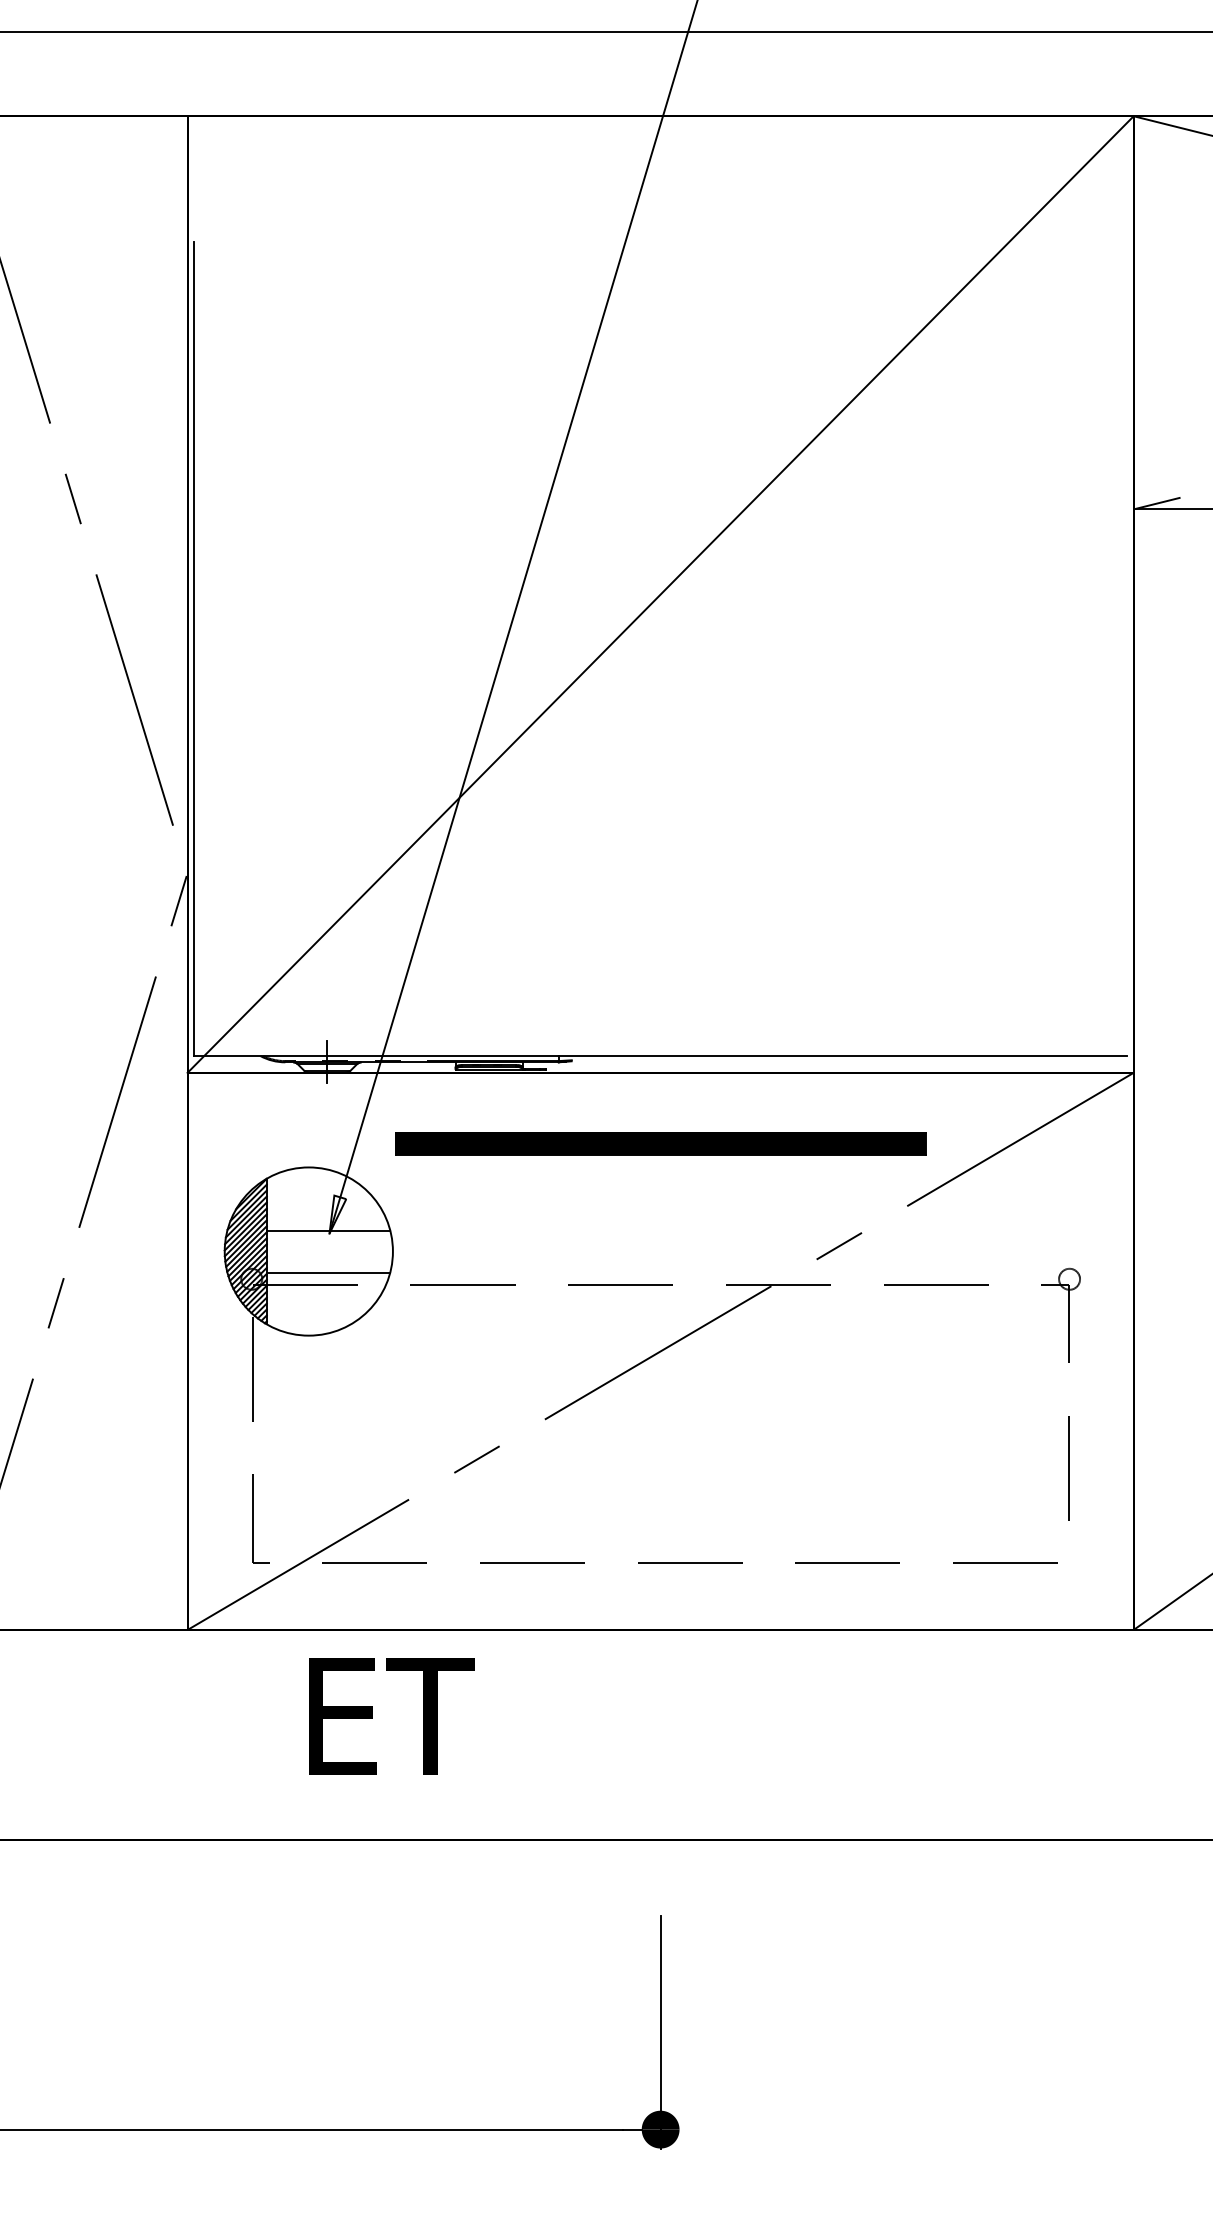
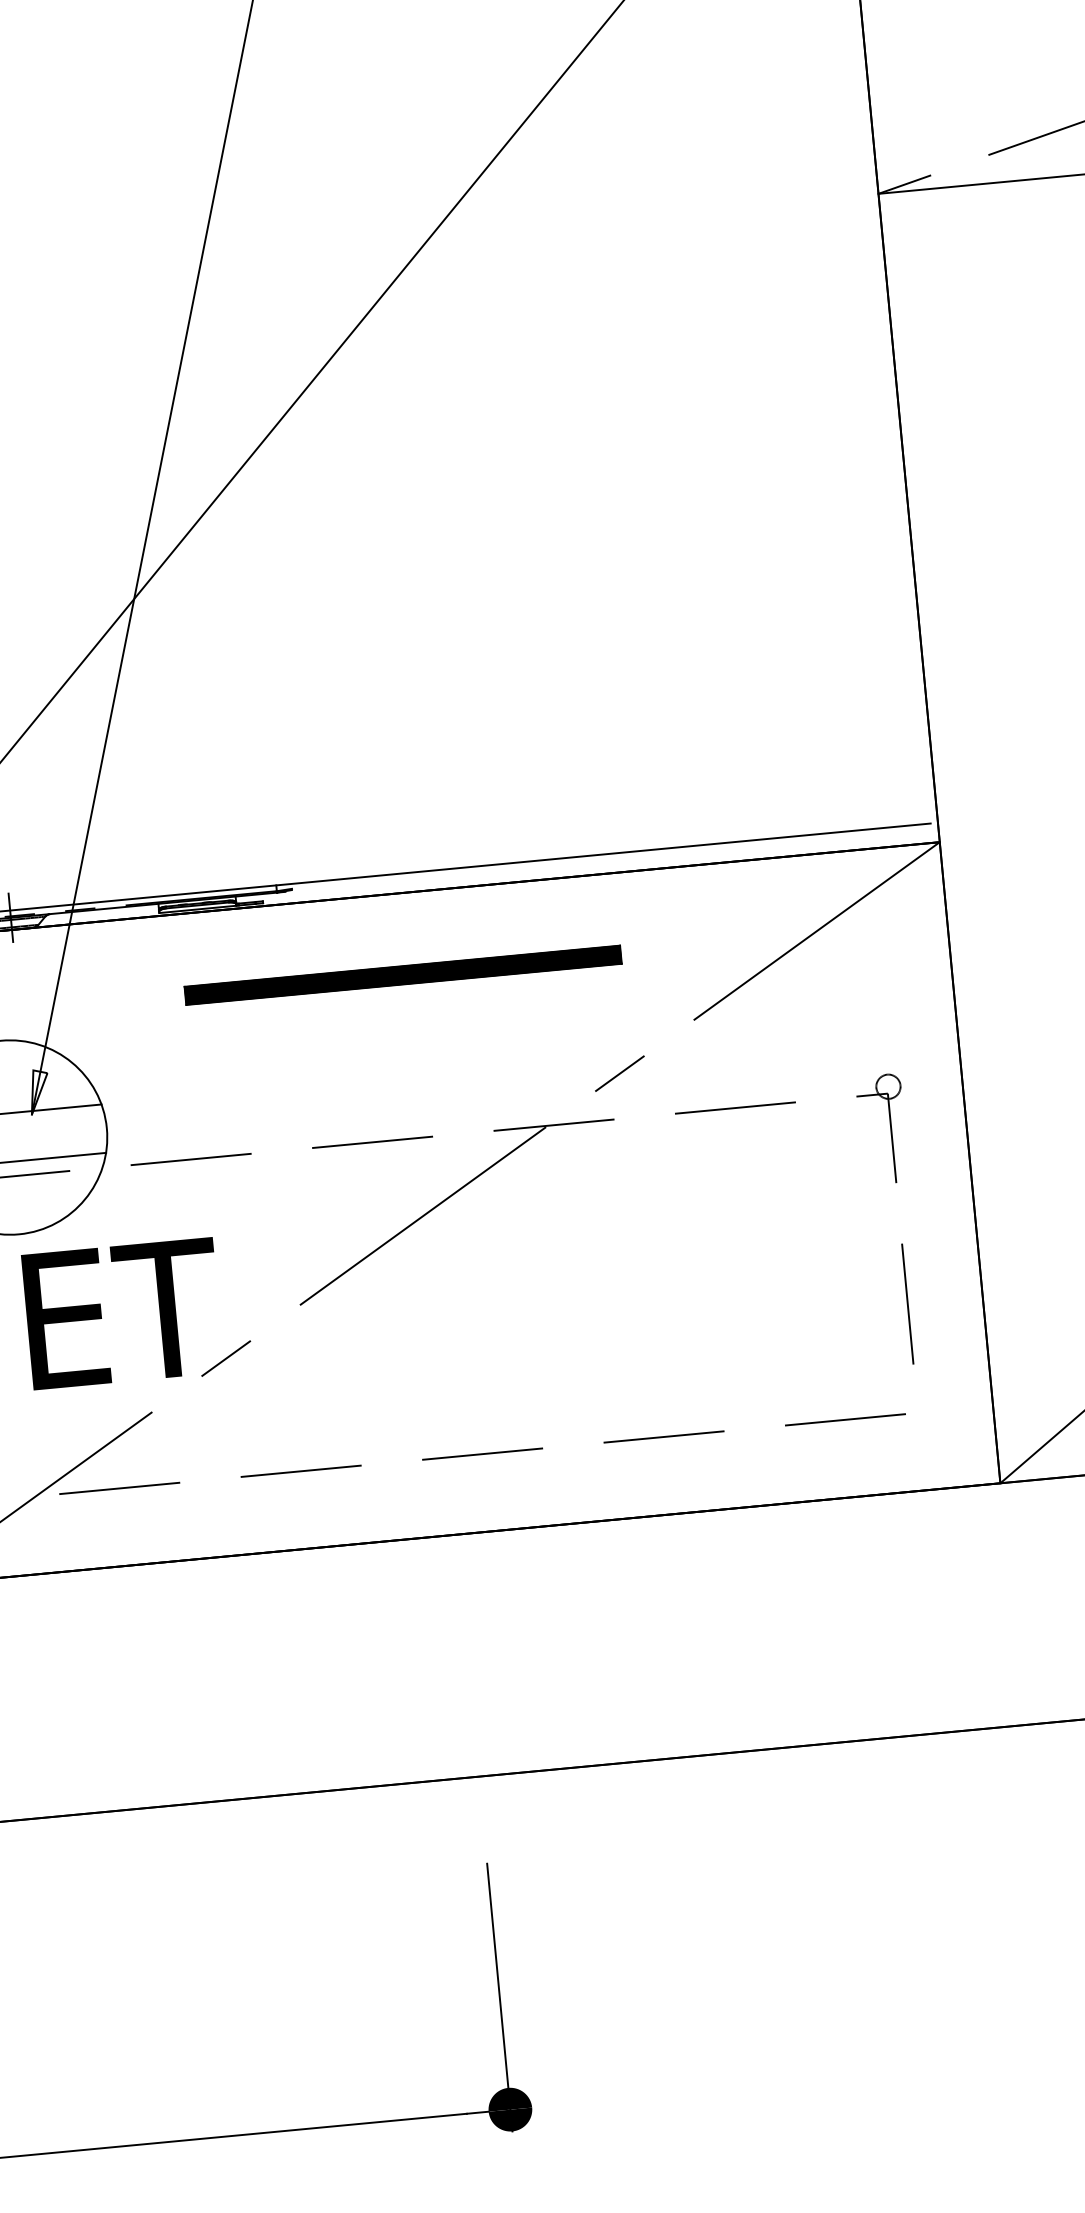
part: (660, 1143) -> (402, 974), size x0.71
text: (391, 1716) -> (122, 1313), moved

